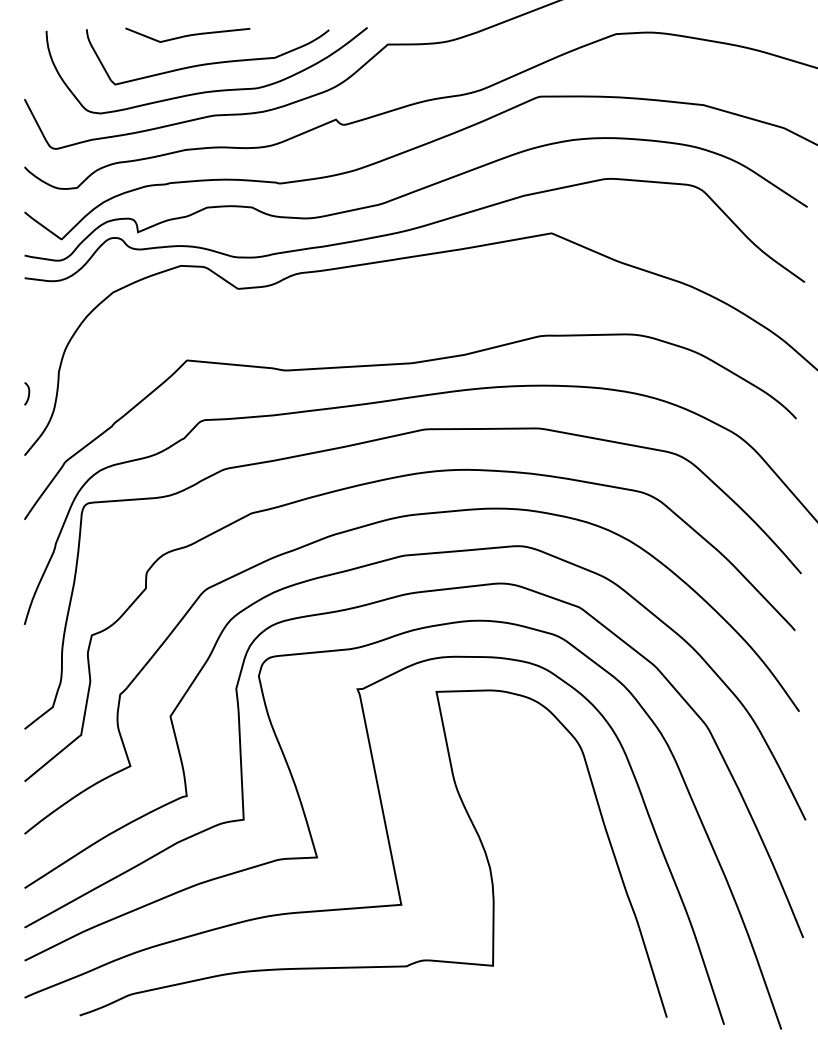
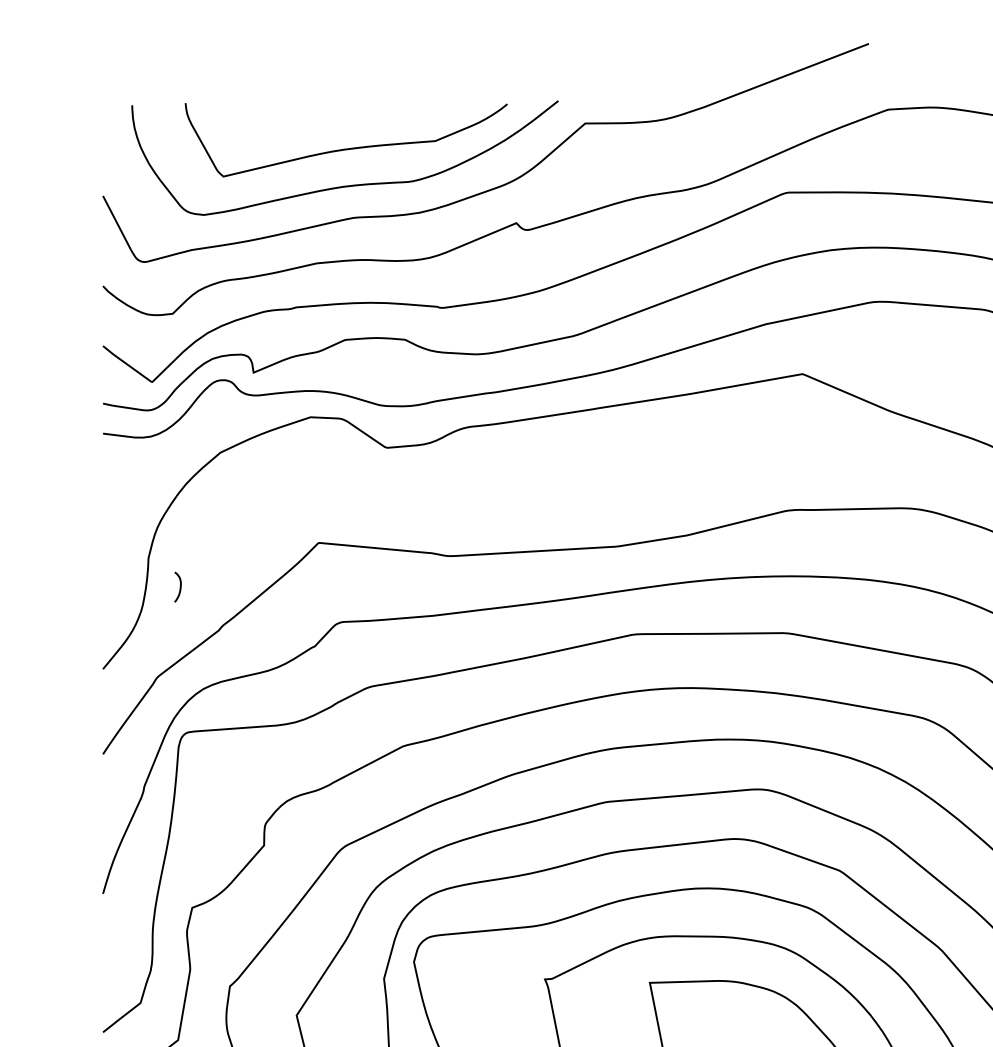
curve: (187, 34) -> (319, 110), removed
curve: (28, 393) -> (179, 586), moved

